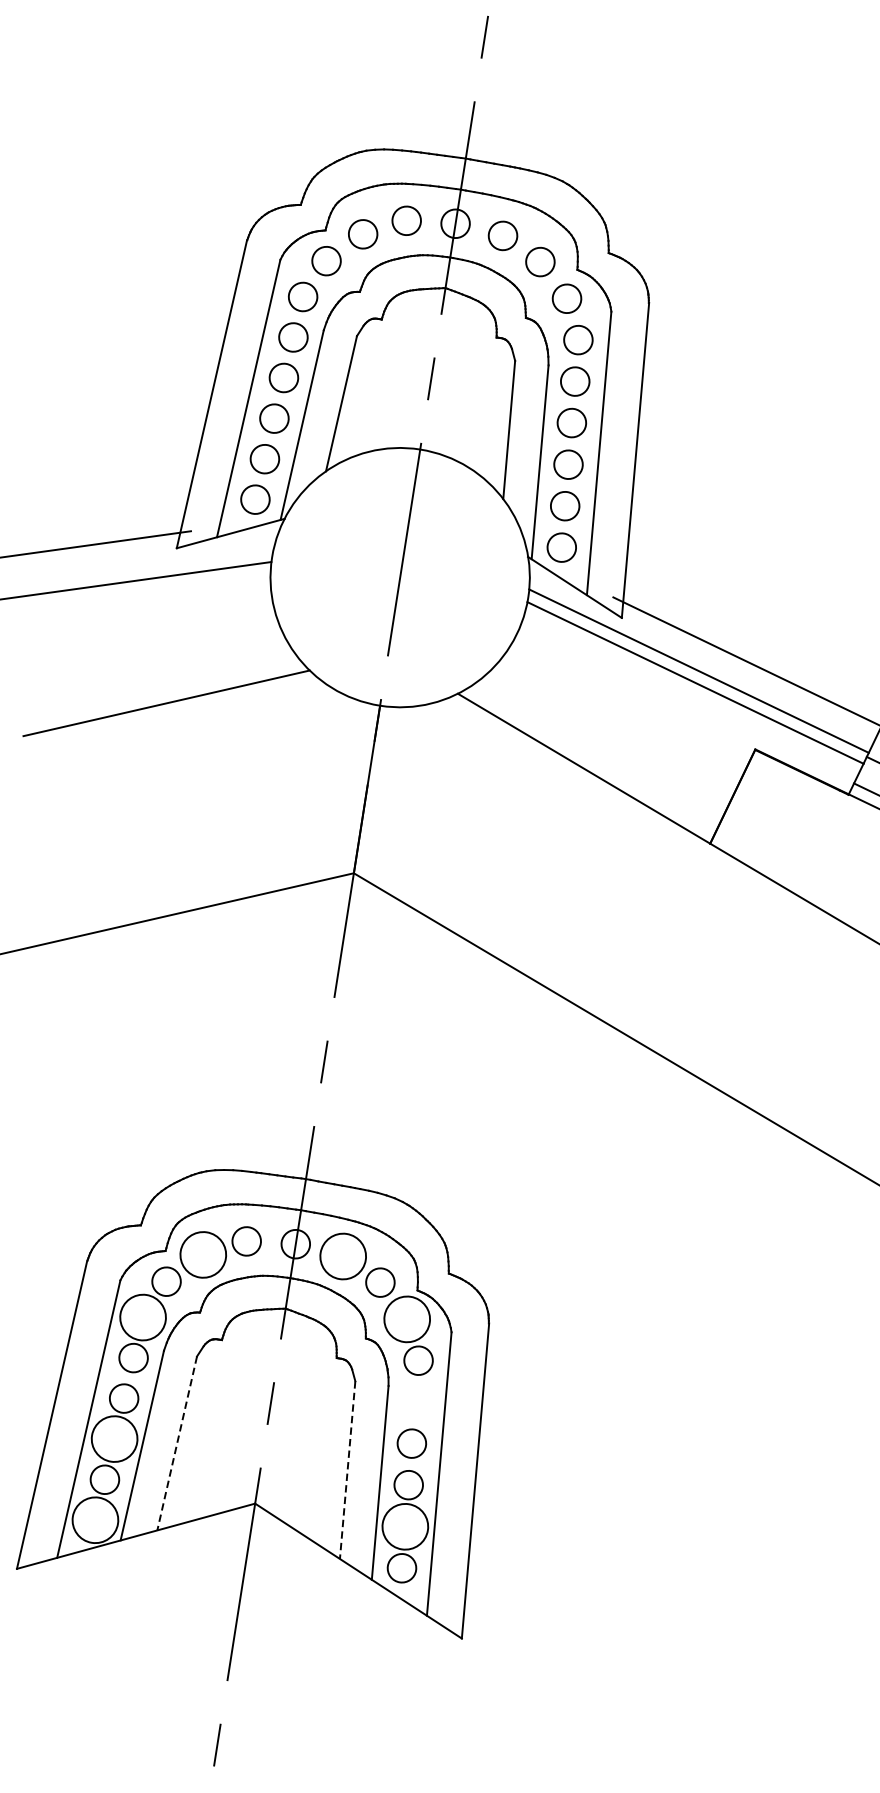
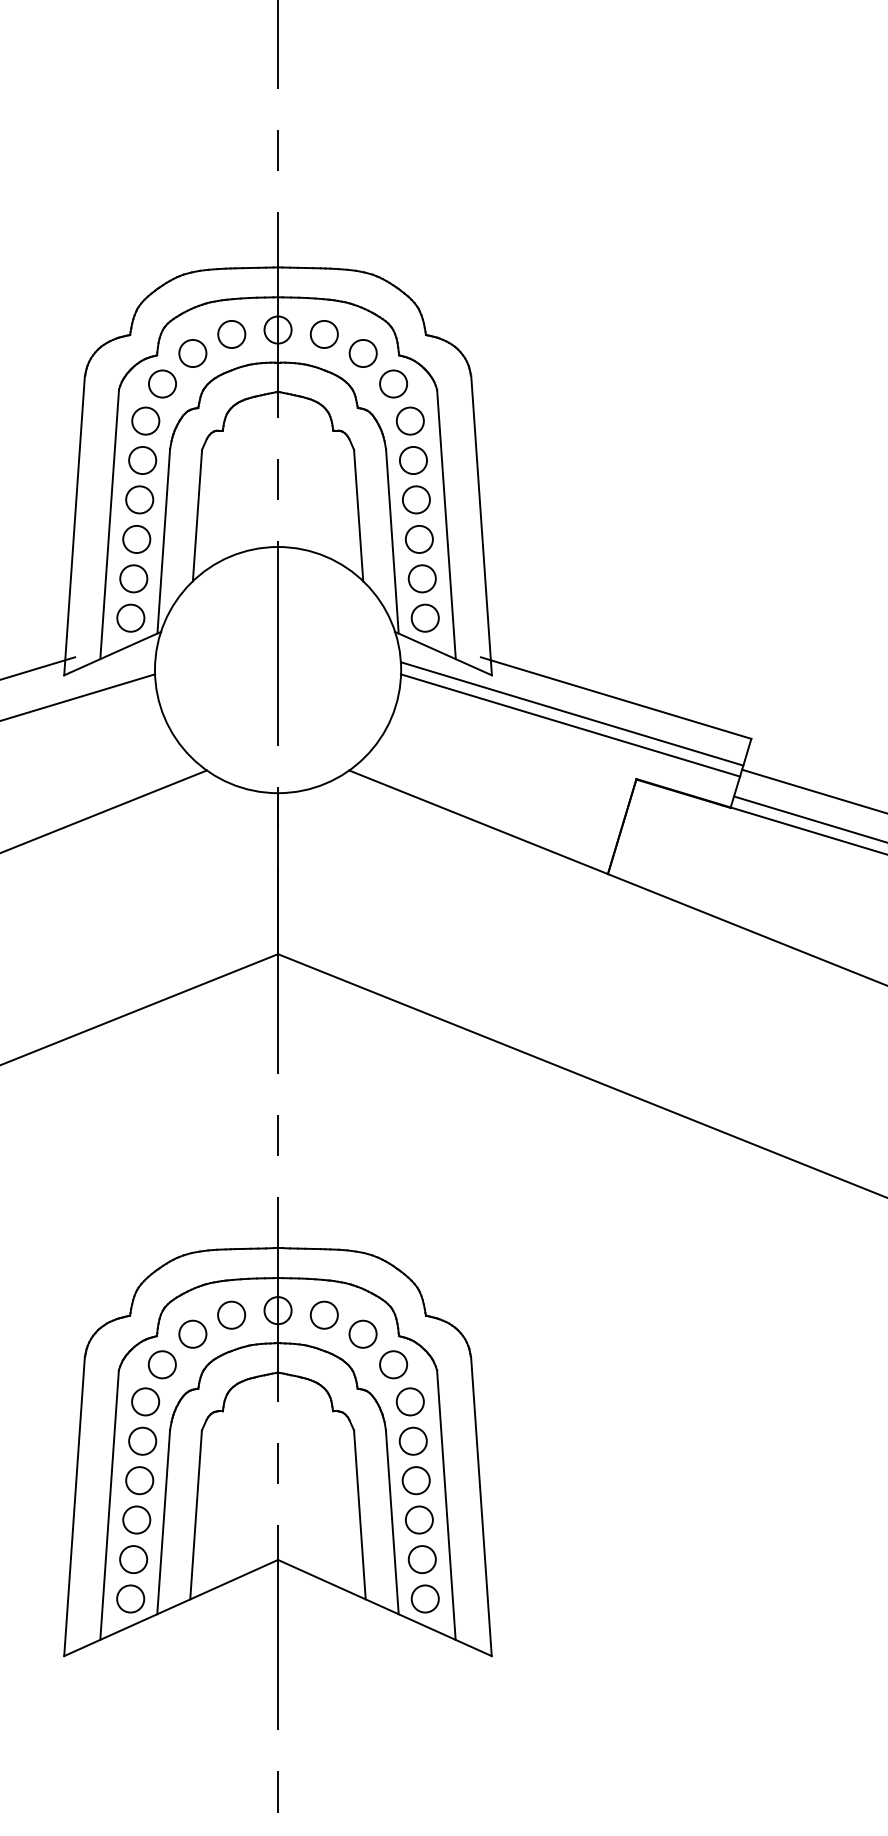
circle: (203, 1254) -> (192, 1333), size x0.62
circle: (342, 1255) -> (323, 1314), size x0.62
circle: (143, 1317) -> (145, 1401), size x0.62
circle: (407, 1319) -> (393, 1364), size x0.62
circle: (414, 1401) -> (412, 1440), added
circle: (114, 1438) -> (136, 1519), size x0.62
line: (177, 1443) -> (196, 1514), dashed -> solid
line: (347, 1469) -> (359, 1514), dashed -> solid
circle: (95, 1519) -> (130, 1598), size x0.62
circle: (404, 1526) -> (421, 1559), size x0.62

